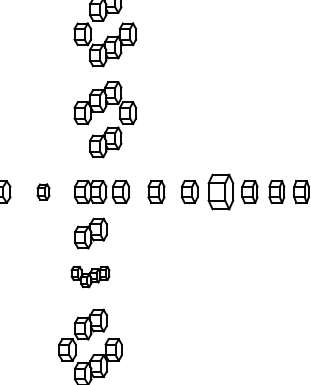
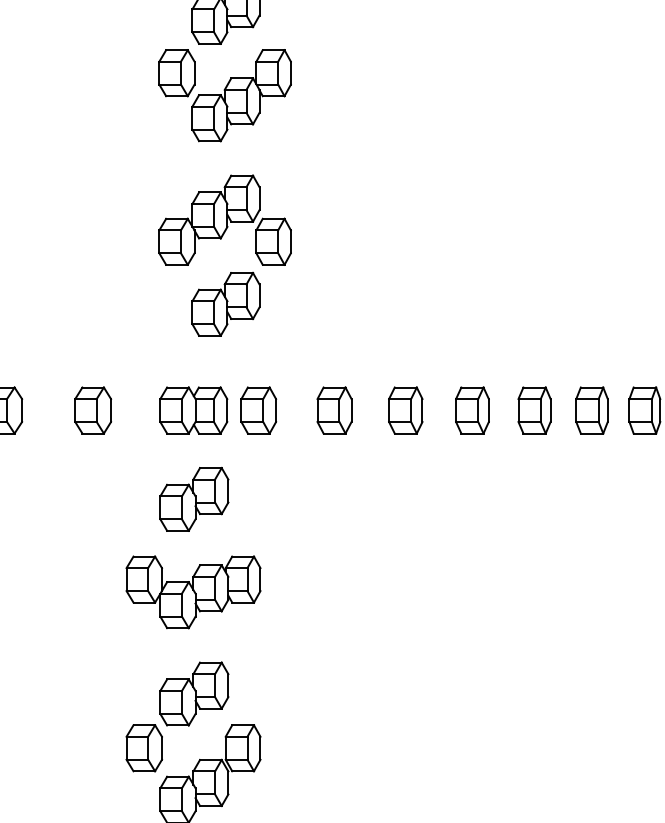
part: (43, 191) -> (92, 409), size x1.43
part: (220, 191) -> (471, 409), size x0.62
part: (90, 276) -> (193, 591), size x1.67

